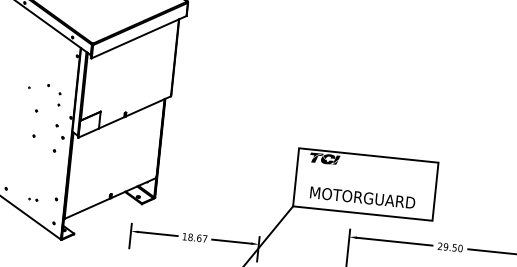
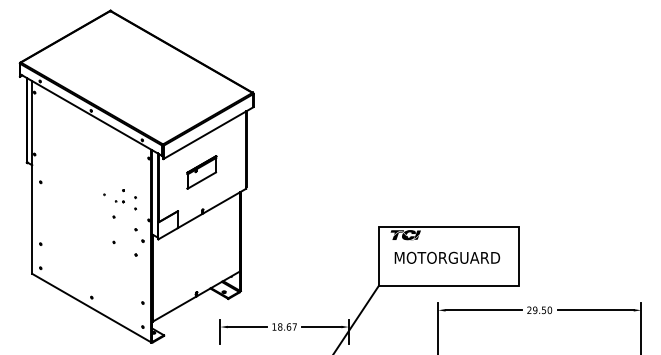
part: (128, 75) -> (201, 172), added
text: (362, 197) -> (447, 257), moved
part: (32, 199) -> (119, 201), moved

